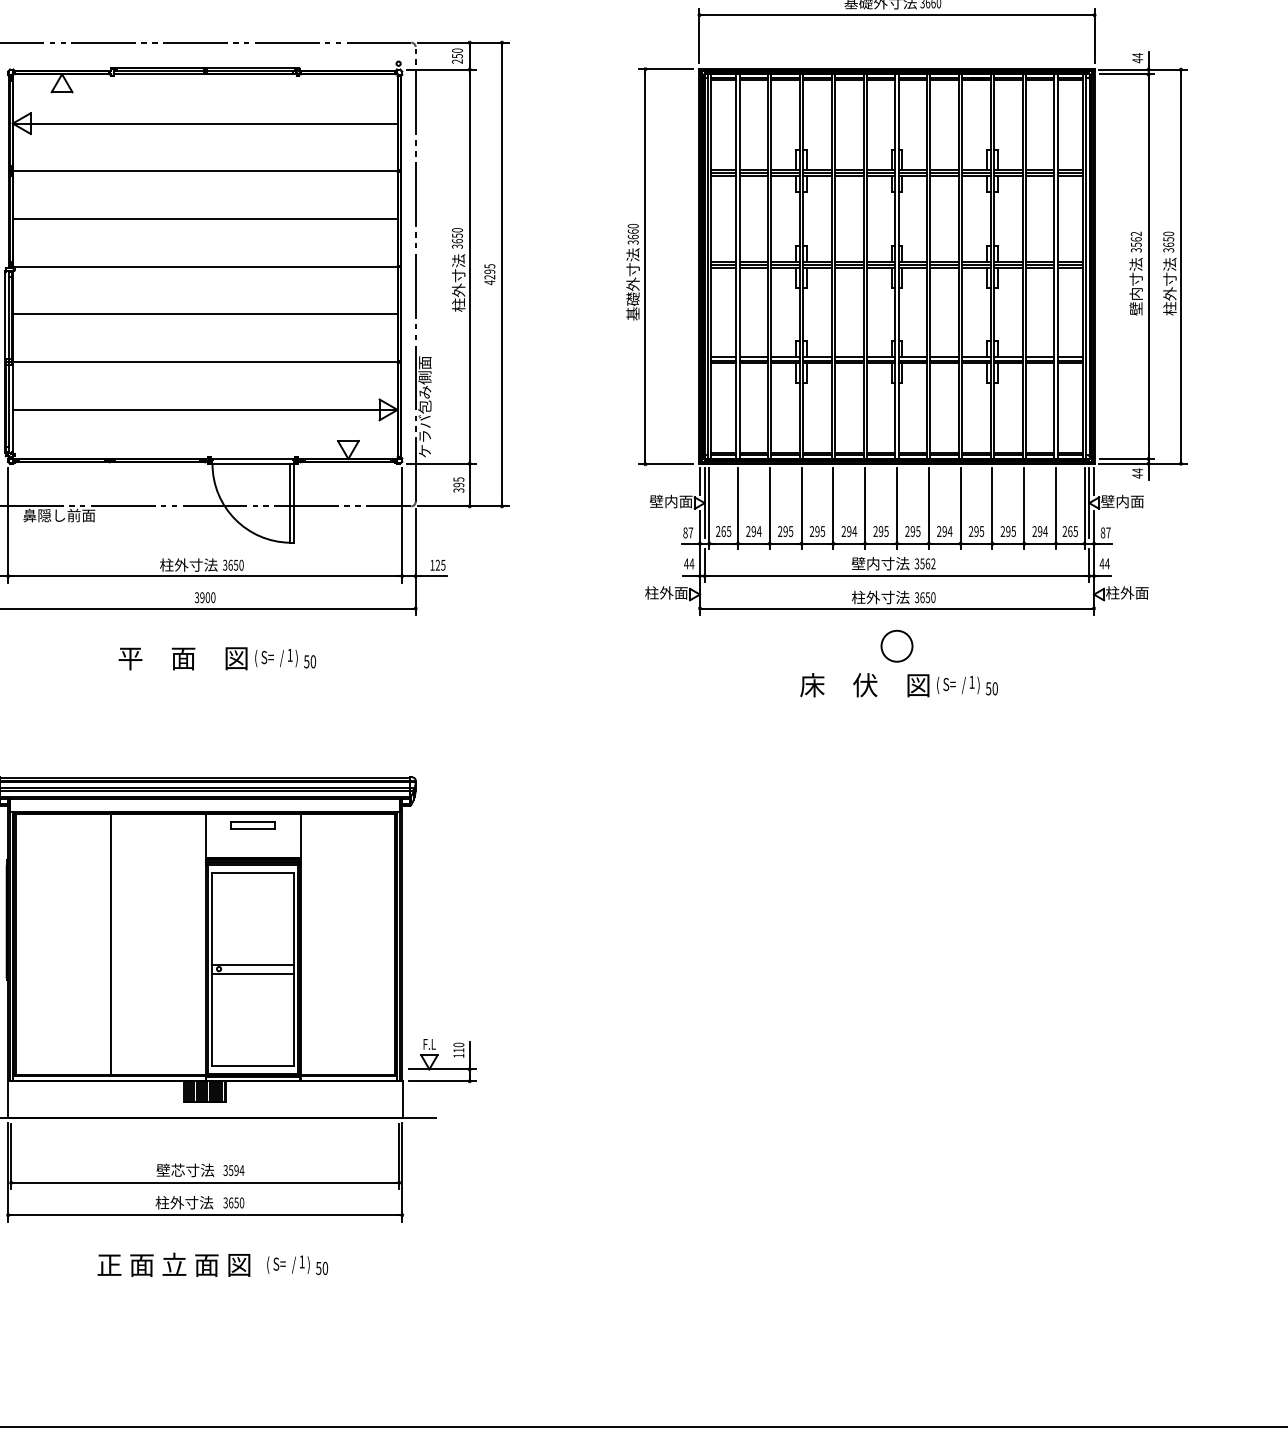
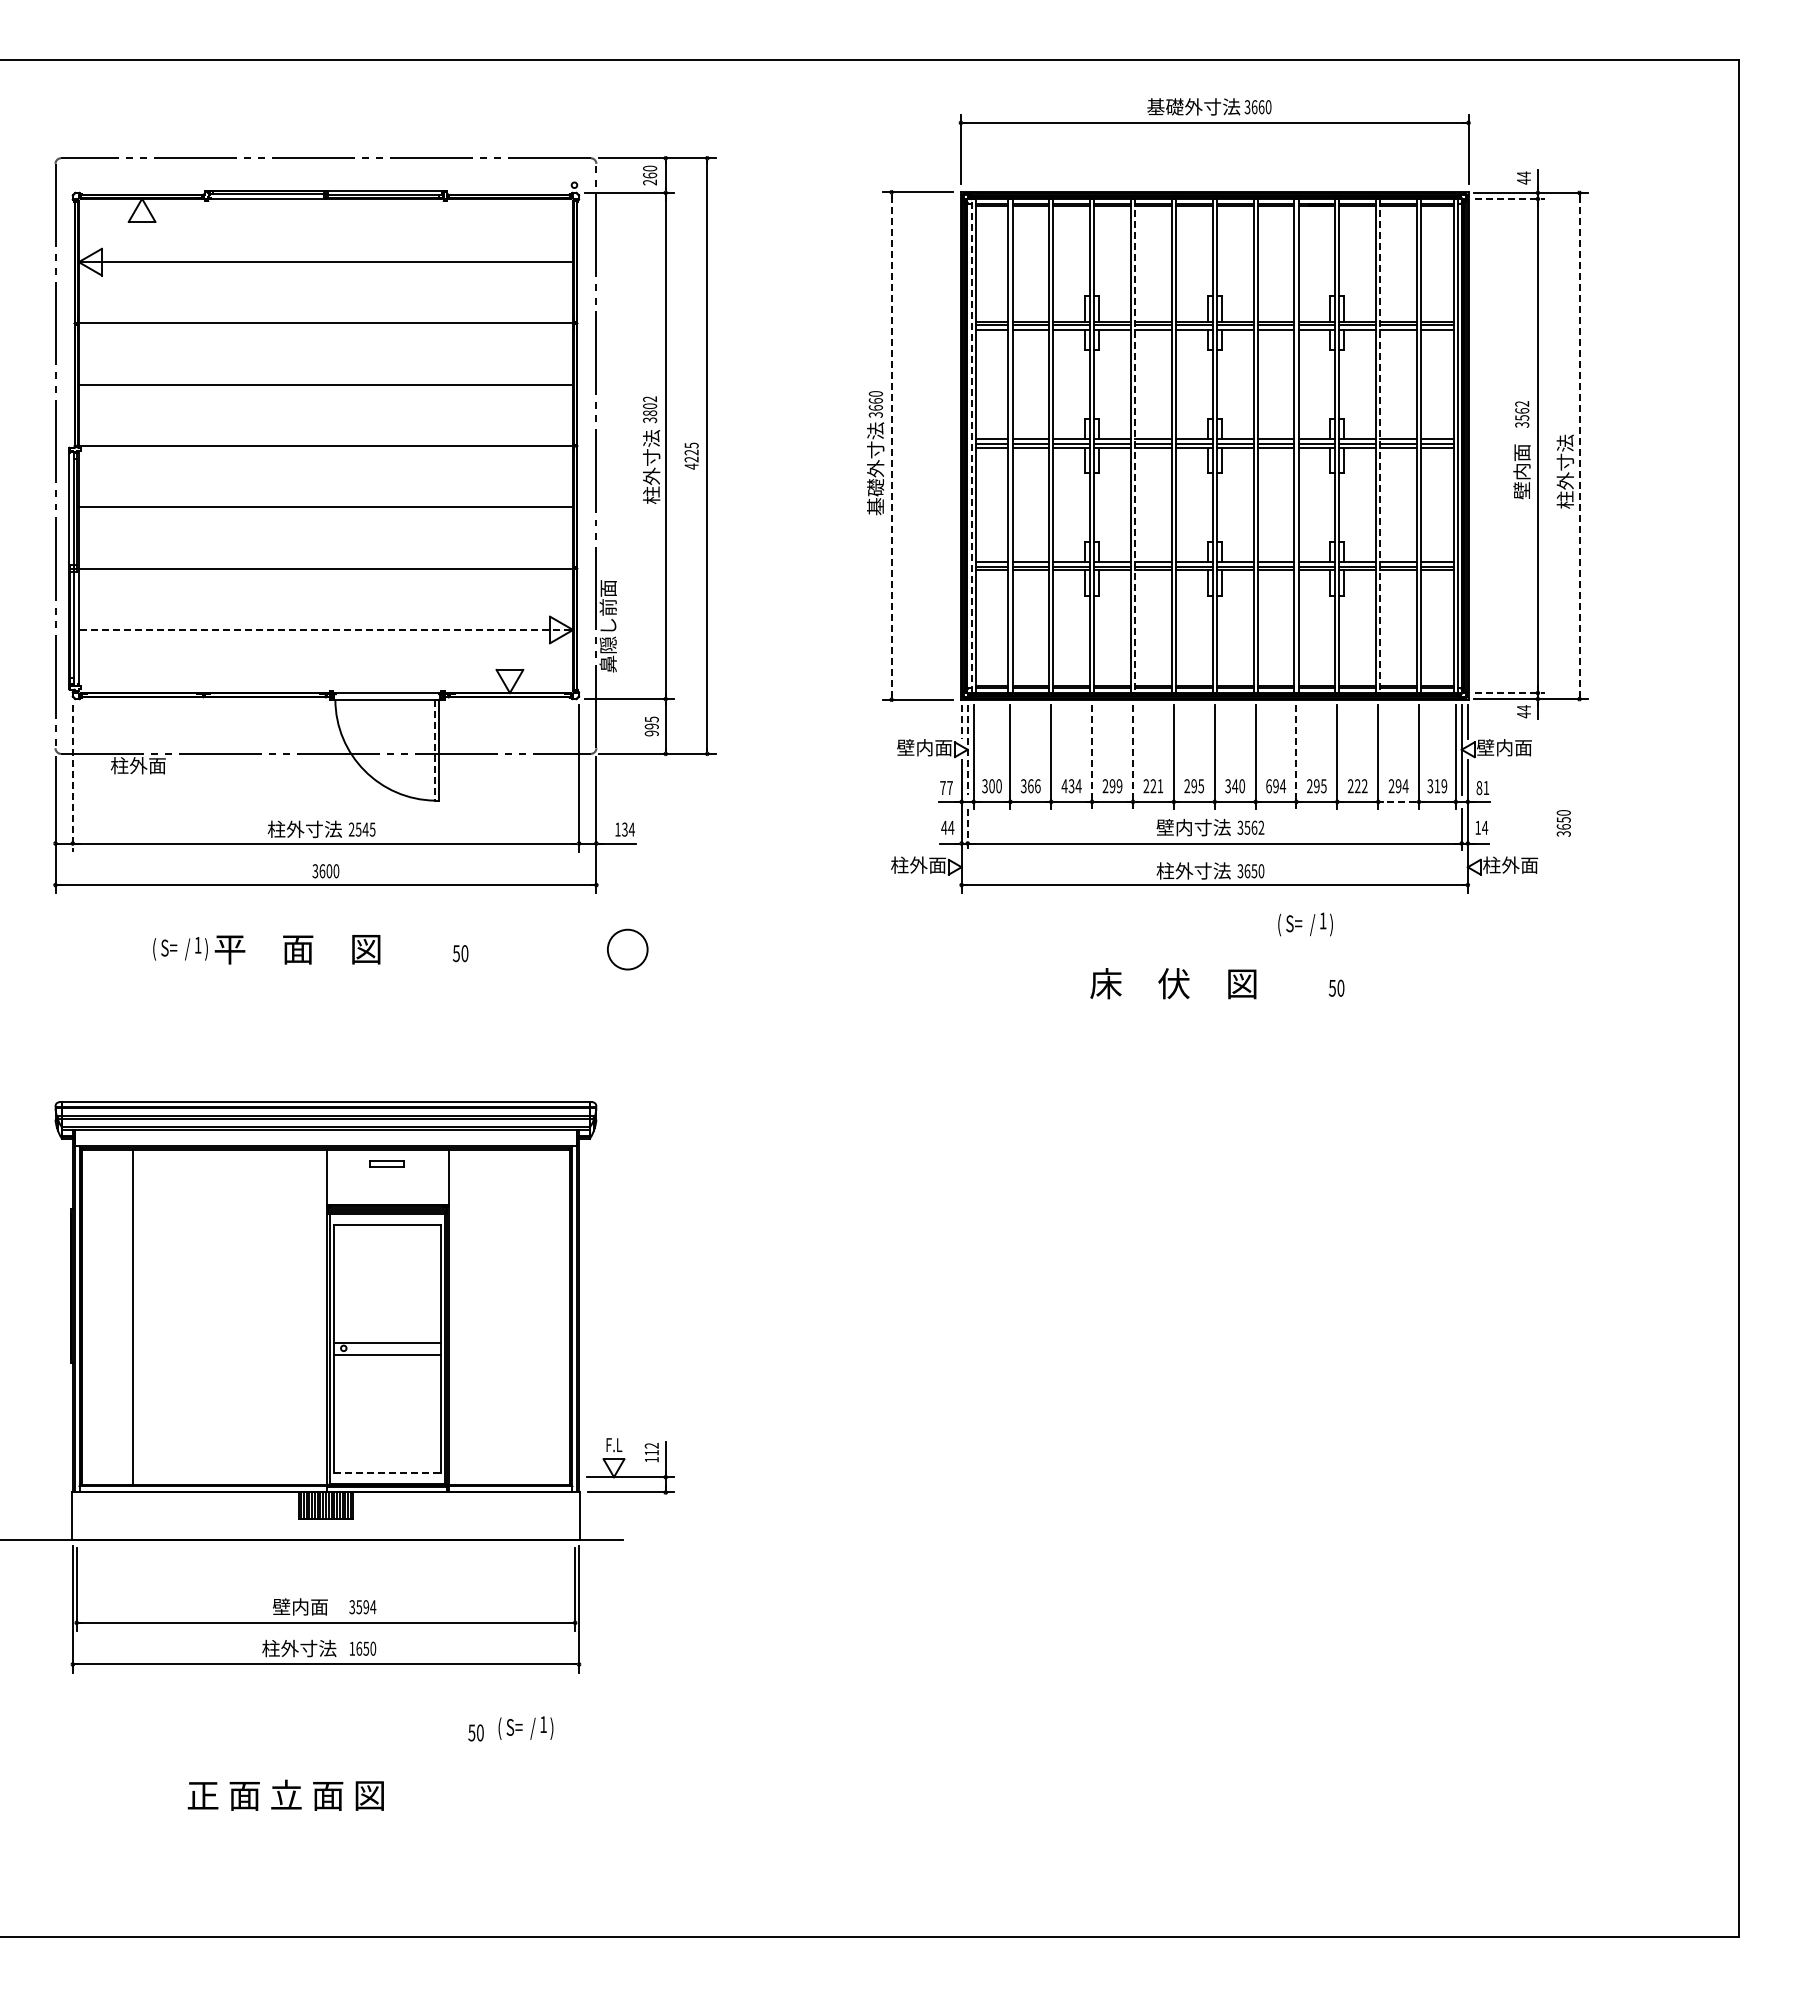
text: (457, 56) -> (650, 175), 250 -> 260
line: (1127, 74) -> (1510, 199), solid -> dashed
text: (457, 235) -> (650, 406), 3650 -> 3802
text: (1168, 242) -> (1563, 823), moved
line: (707, 266) -> (971, 445), solid -> dashed
line: (645, 267) -> (891, 446), solid -> dashed
line: (835, 267) -> (1135, 446), solid -> dashed
line: (1026, 267) -> (1380, 446), solid -> dashed
line: (1180, 267) -> (1579, 446), solid -> dashed
text: (489, 271) -> (691, 452), 4295 -> 4225
text: (1135, 286) -> (1521, 471), 壁内寸法 -> 壁内面
text: (424, 406) -> (607, 625), ケラバ包み側面 -> 鼻隠し前面
line: (205, 409) -> (326, 629), solid -> dashed
line: (1127, 459) -> (1510, 693), solid -> dashed
line: (699, 481) -> (961, 722), solid -> dashed
text: (458, 490) -> (651, 733), 395 -> 995
line: (289, 503) -> (434, 750), solid -> dashed
line: (704, 503) -> (967, 750), solid -> dashed
line: (801, 509) -> (1092, 757), solid -> dashed
line: (833, 509) -> (1133, 757), solid -> dashed
line: (960, 509) -> (1296, 757), solid -> dashed
text: (59, 515) -> (138, 765), 鼻隠し前面 -> 柱外面
line: (7, 525) -> (72, 778), solid -> dashed
text: (822, 530) -> (1119, 785), 295 -> 299
text: (723, 531) -> (991, 786), 265 -> 300
text: (753, 531) -> (1030, 786), 294 -> 366
text: (785, 531) -> (1071, 786), 295 -> 434
text: (851, 531) -> (1156, 786), 294 -> 221
text: (912, 531) -> (1234, 786), 295 -> 340
text: (938, 531) -> (1268, 786), 294 -> 694
text: (1010, 531) -> (1360, 786), 295 -> 222
text: (1070, 531) -> (1437, 786), 265 -> 319
text: (1108, 532) -> (1486, 787), 87 -> 81
text: (685, 533) -> (942, 788), 87 -> 77
line: (1040, 543) -> (1398, 801), solid -> dashed
text: (1102, 563) -> (1478, 827), 44 -> 14
text: (232, 565) -> (361, 829), 3650 -> 2545
text: (440, 565) -> (628, 829), 125 -> 134
line: (704, 565) -> (967, 829), solid -> dashed
text: (202, 597) -> (322, 871), 3900 -> 3600
circle: (896, 646) -> (627, 949), moved
text: (276, 657) -> (180, 948), moved
text: (958, 685) -> (1305, 924), moved
part: (252, 825) -> (386, 1163), size x0.6
line: (110, 944) -> (132, 1316), moved
text: (458, 1044) -> (651, 1445), 110 -> 112
line: (253, 1065) -> (387, 1472), solid -> dashed
text: (185, 1170) -> (300, 1606), 壁芯寸法 -> 壁内面
text: (225, 1202) -> (351, 1648), 3650 -> 1650
text: (173, 1264) -> (285, 1794), moved
text: (288, 1264) -> (525, 1727), moved

